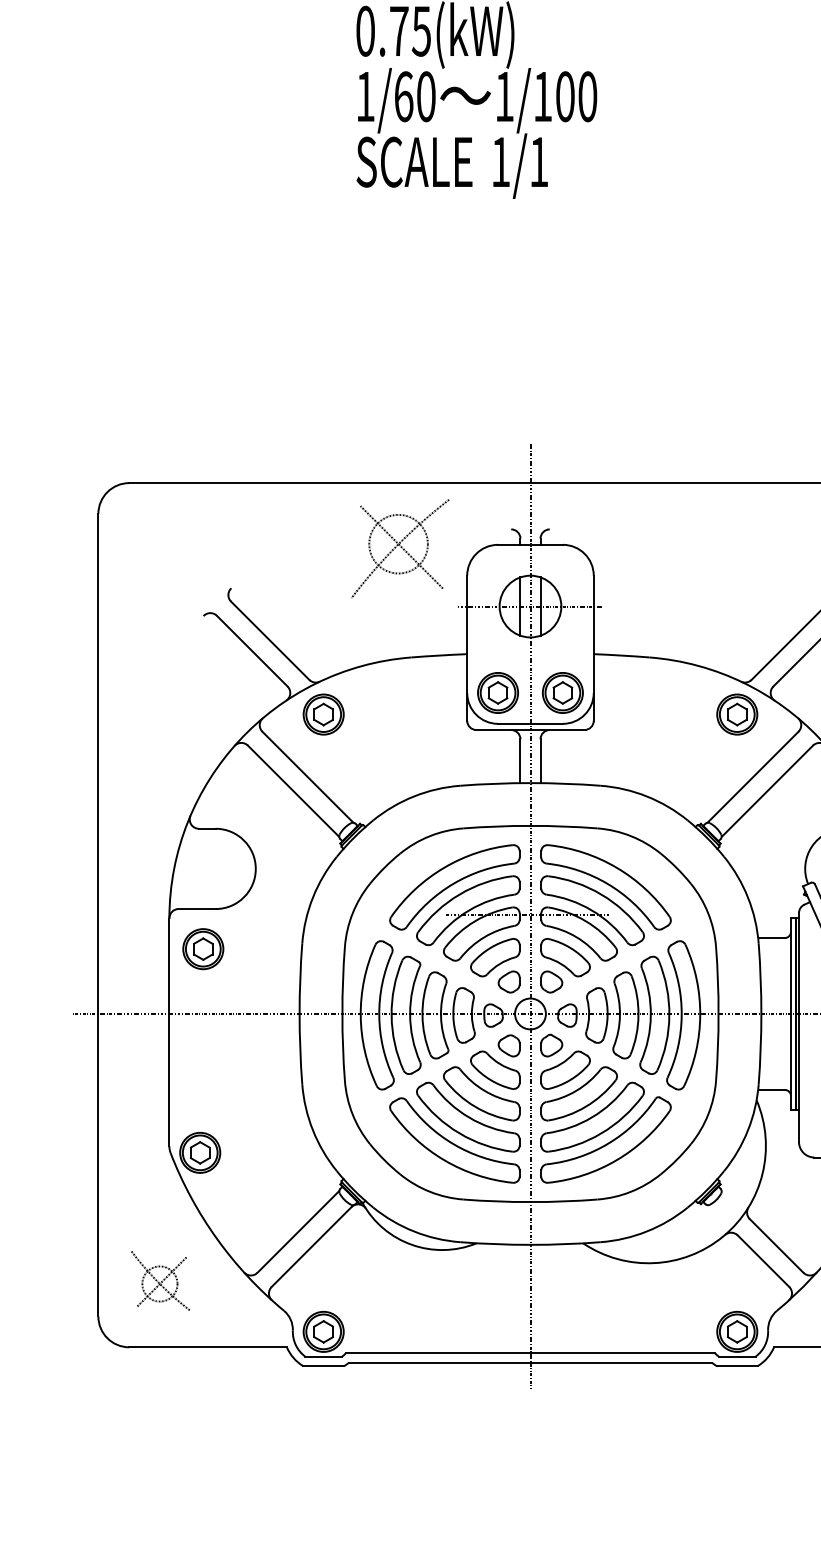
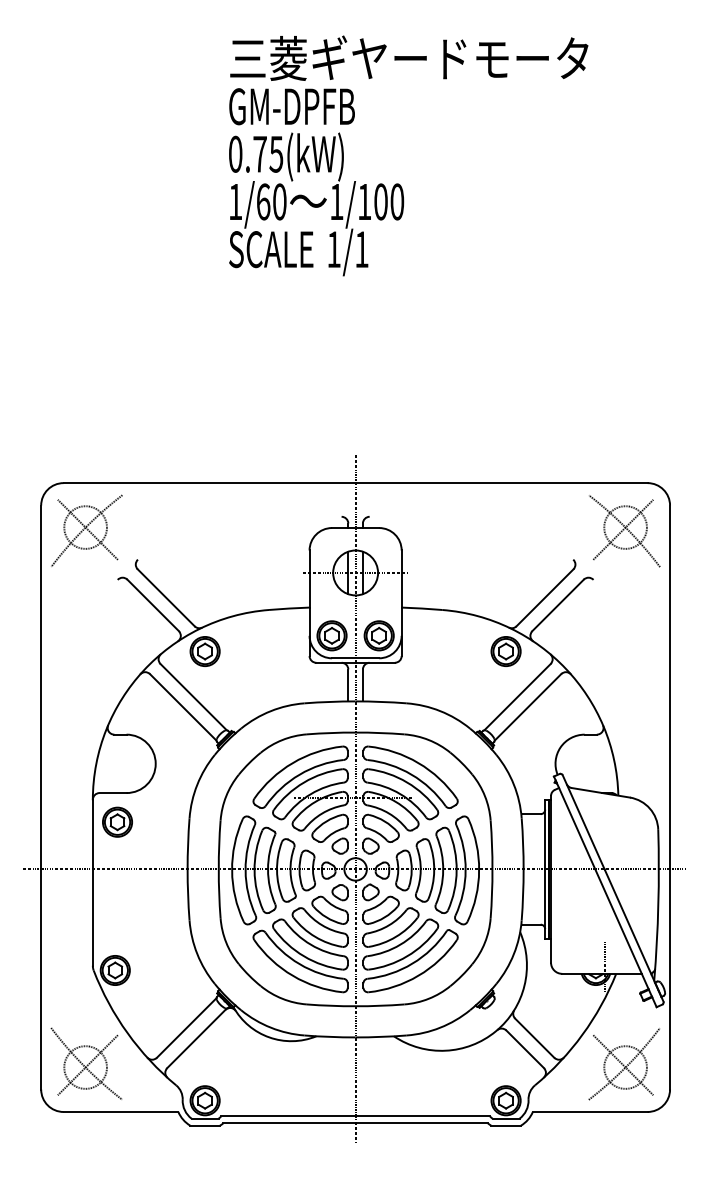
part: (399, 548) -> (86, 530), moved
part: (160, 1280) -> (86, 1063), size x1.67

